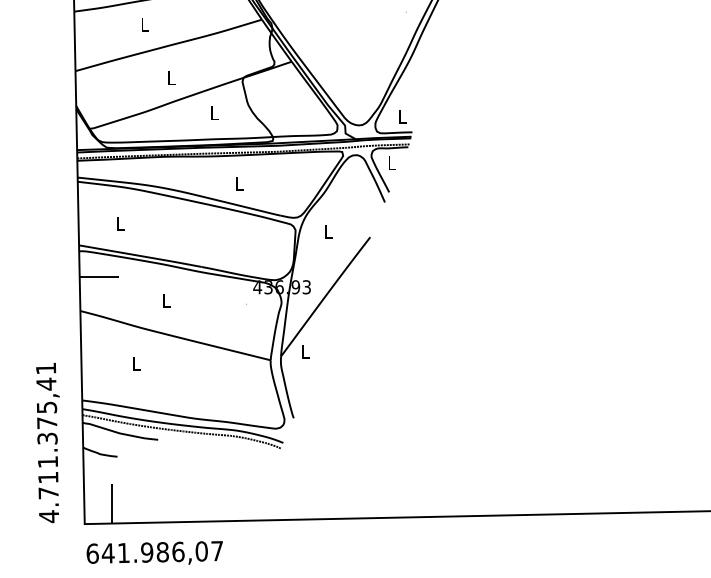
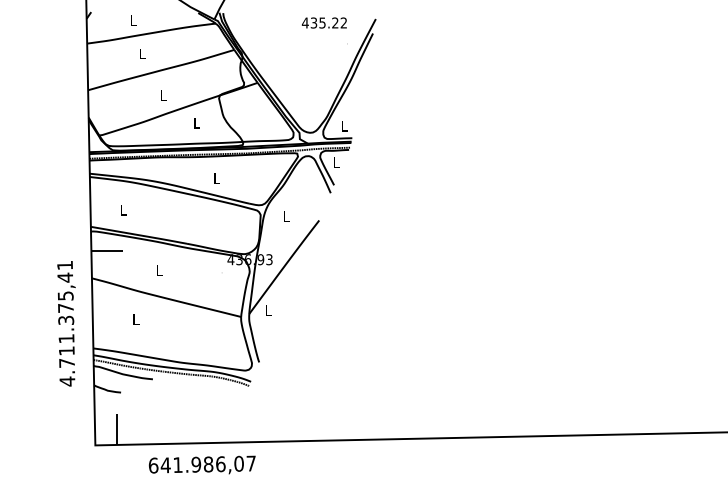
text: (47, 442) -> (66, 323), moved
text: (155, 552) -> (202, 464), moved

